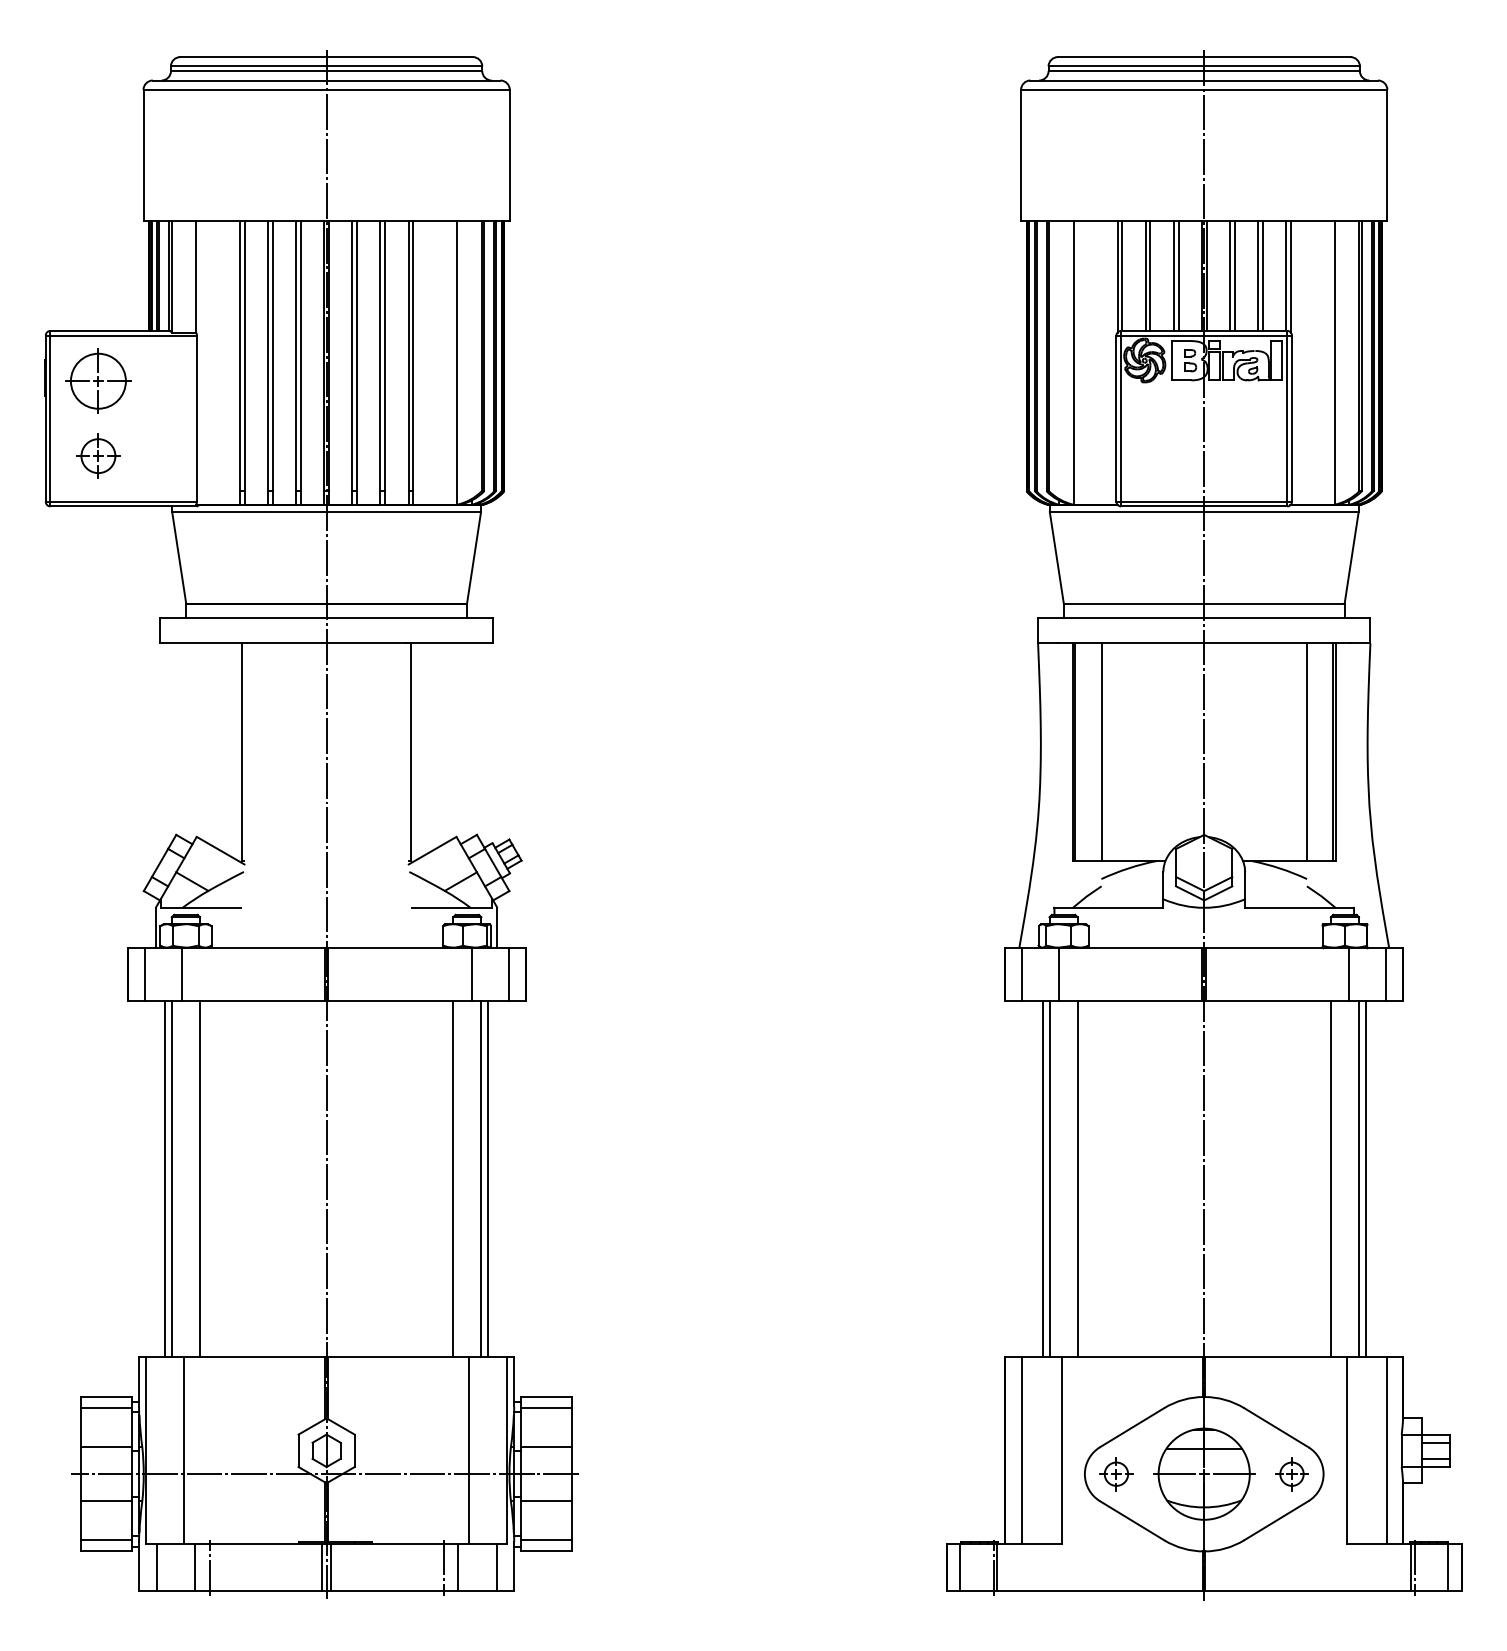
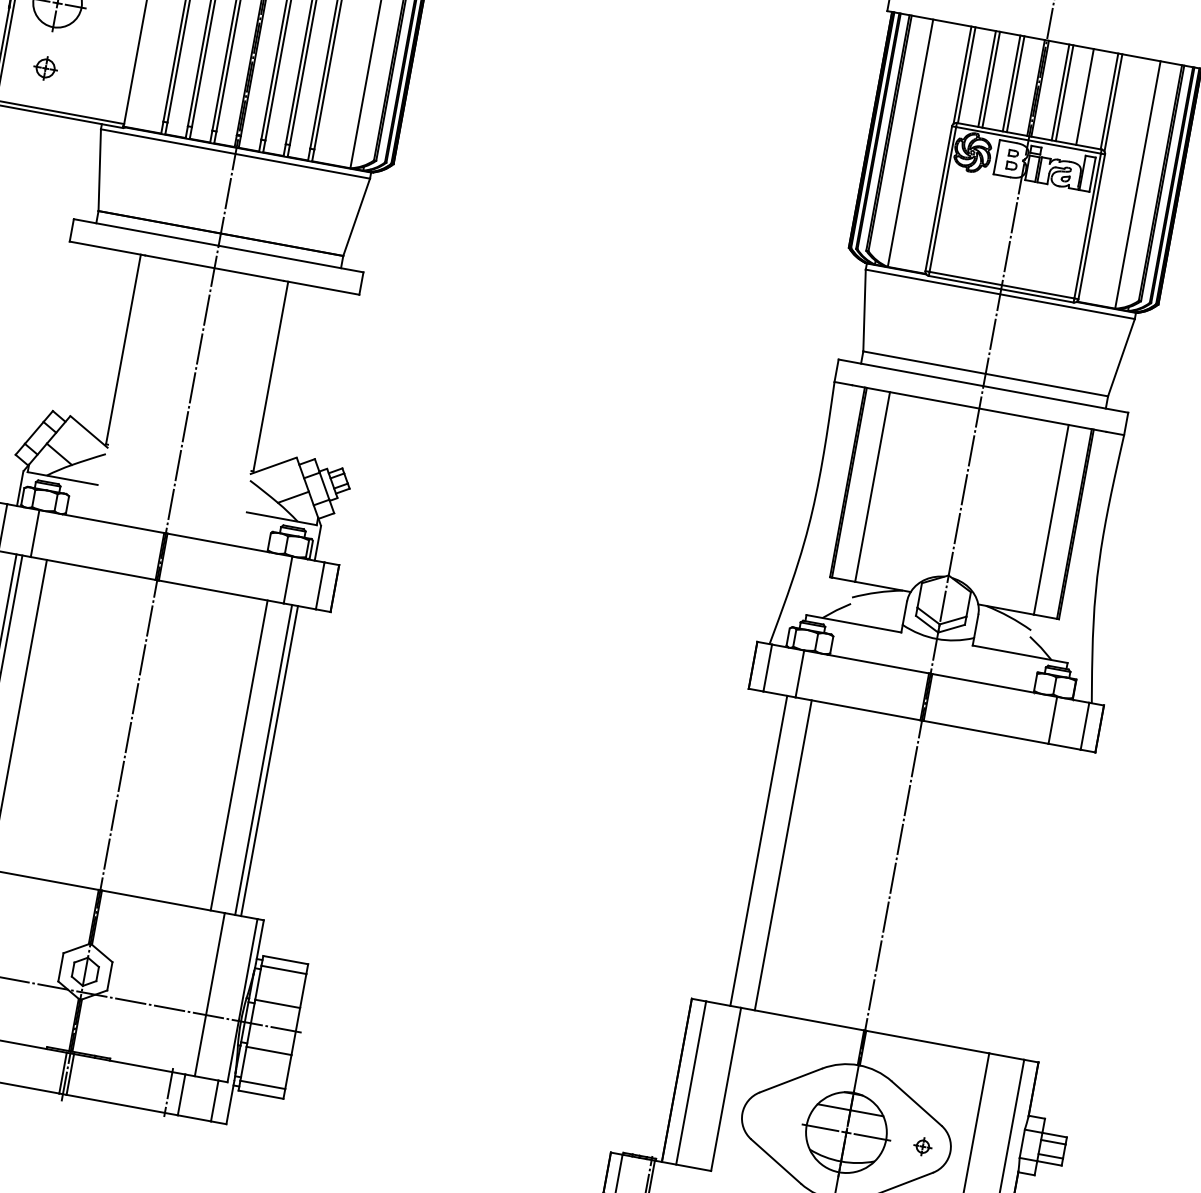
line: (1262, 275) -> (1088, 97), removed
part: (98, 455) -> (45, 67), size x0.6
line: (1042, 1179) -> (752, 849), removed
line: (1330, 1179) -> (1003, 895), removed
line: (1358, 1179) -> (1028, 900), removed
line: (1365, 1179) -> (1034, 901), removed
part: (1116, 1474) -> (769, 1118), removed
part: (1291, 1474) -> (922, 1146), size x0.6

